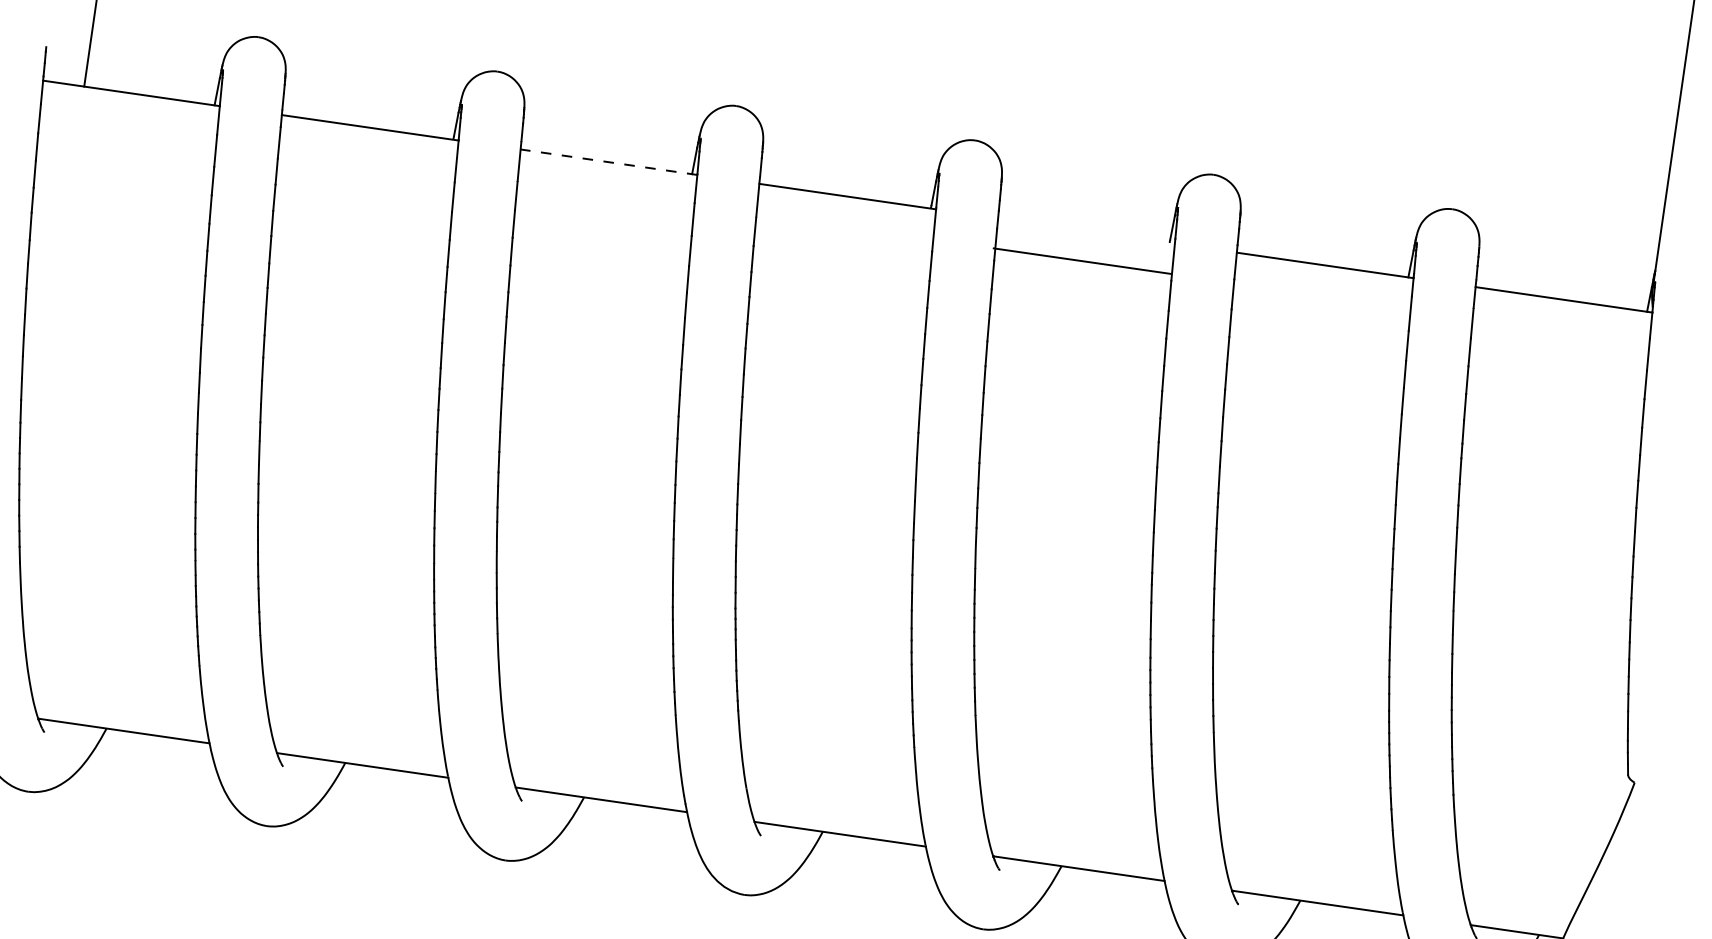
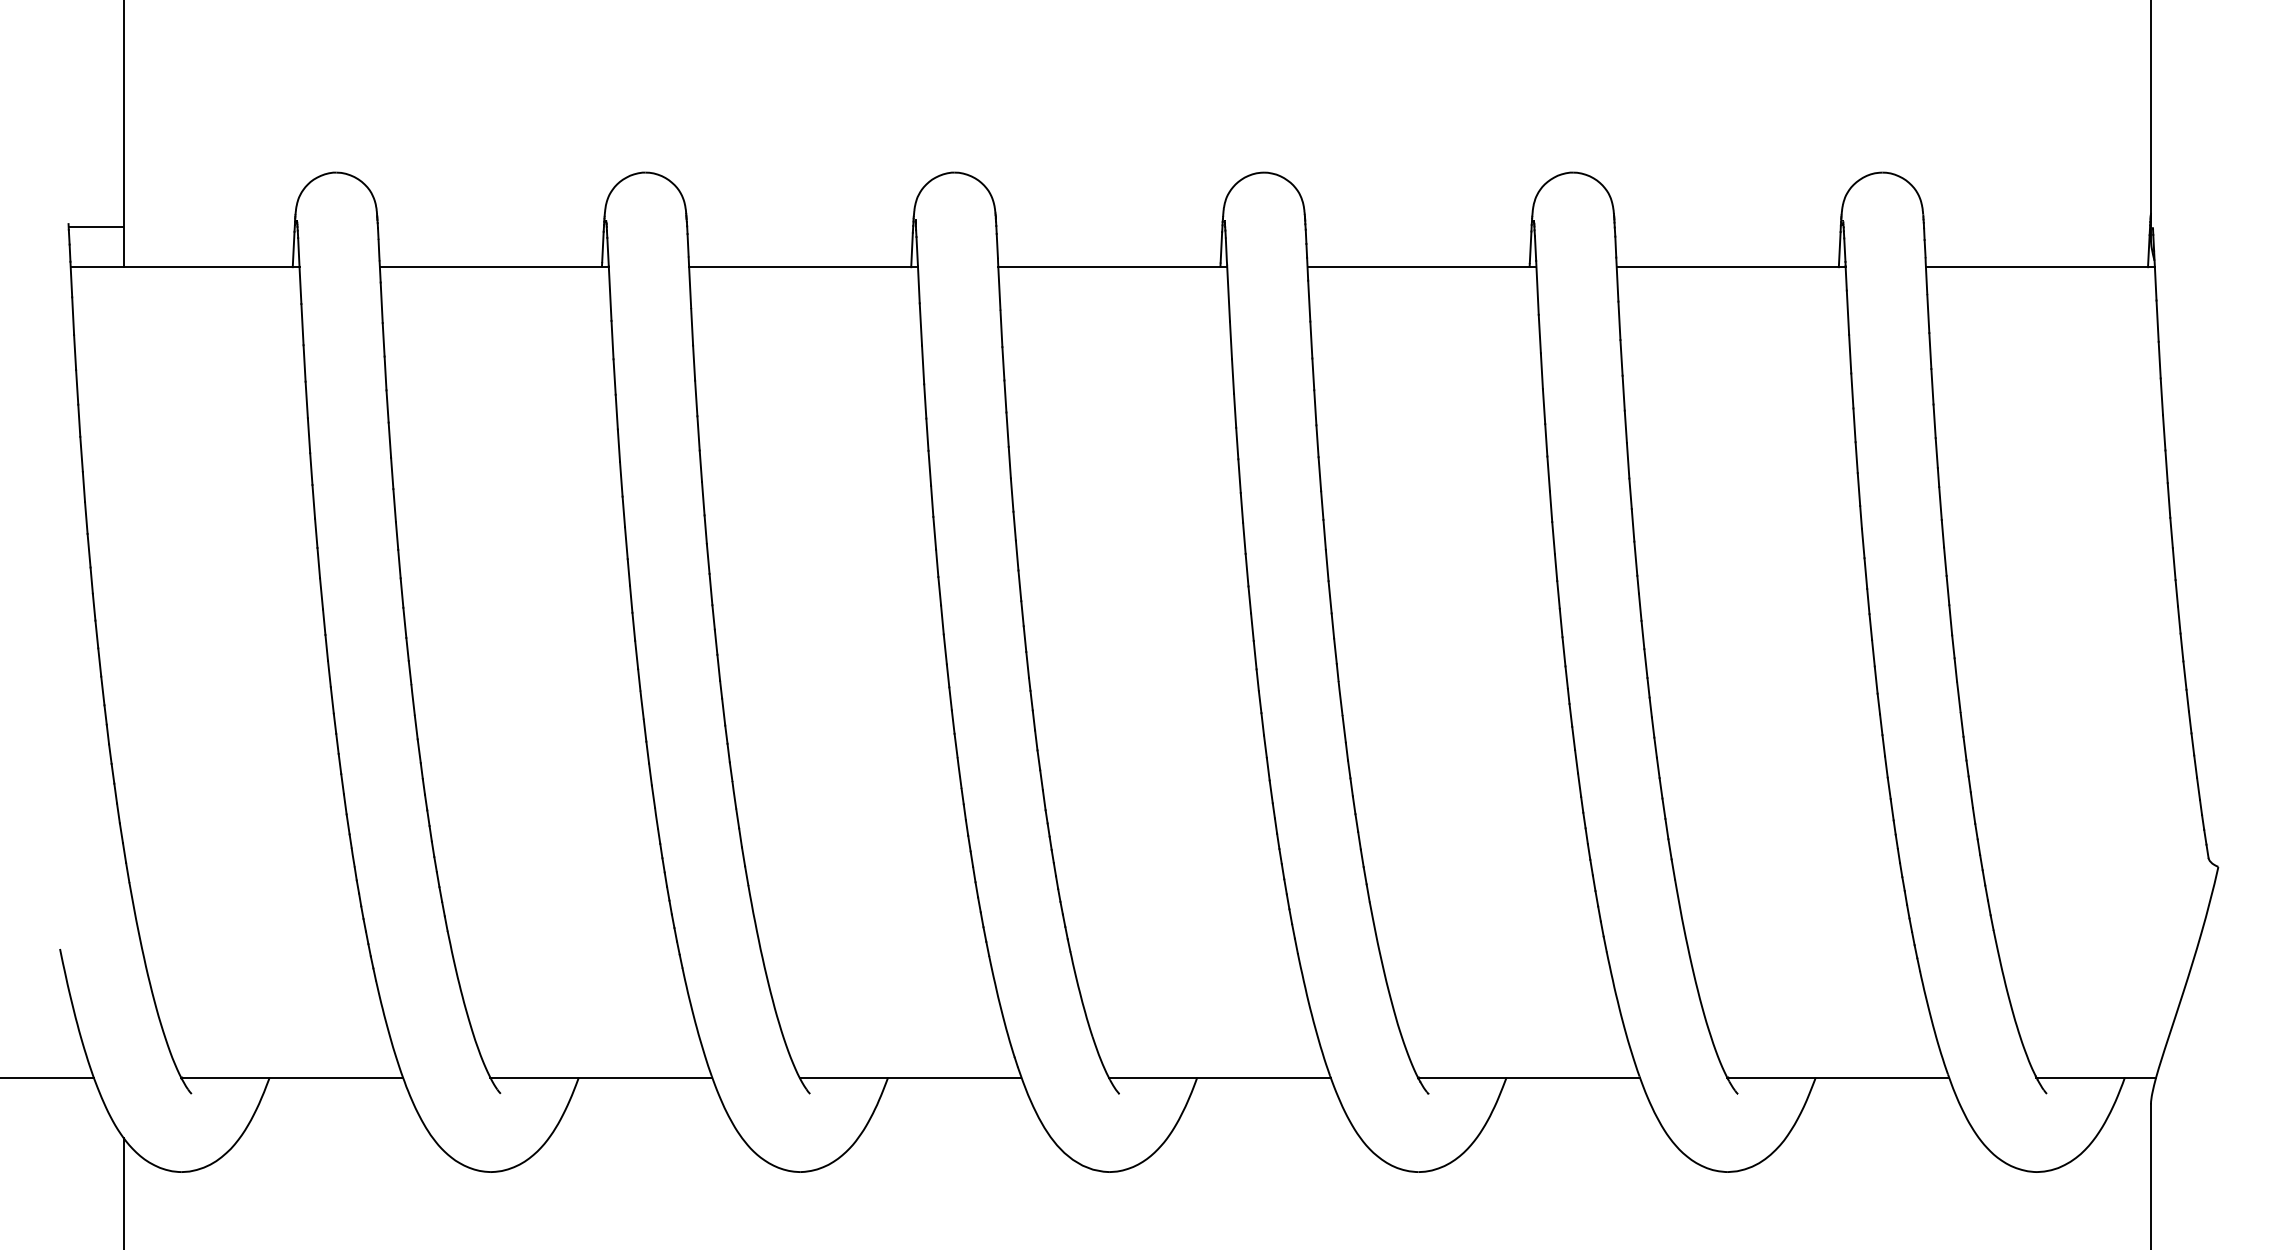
line: (66, 52) -> (95, 226), added
line: (608, 162) -> (803, 267), dashed -> solid
line: (1081, 261) -> (1421, 267), moved

